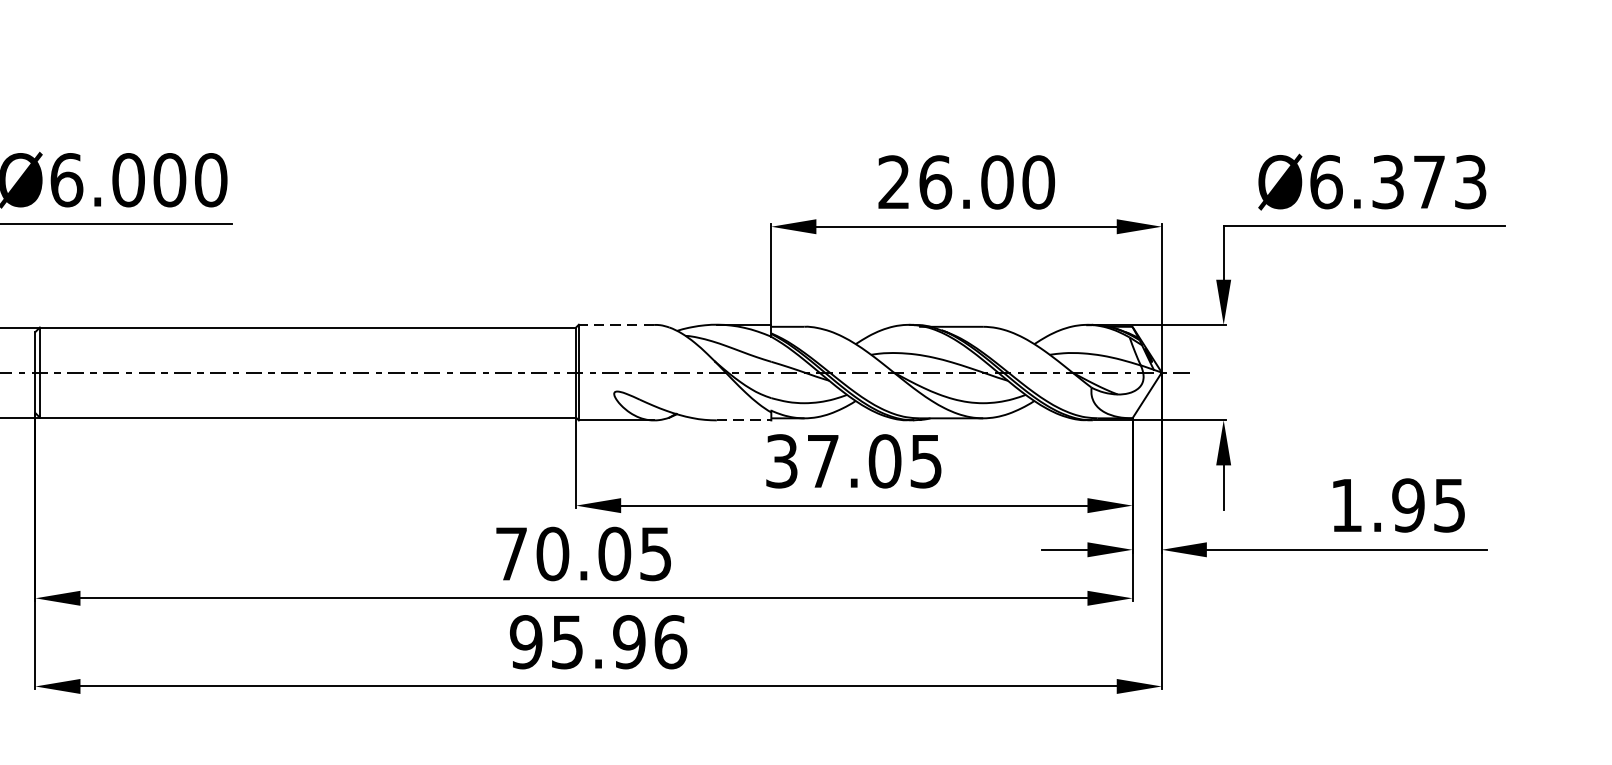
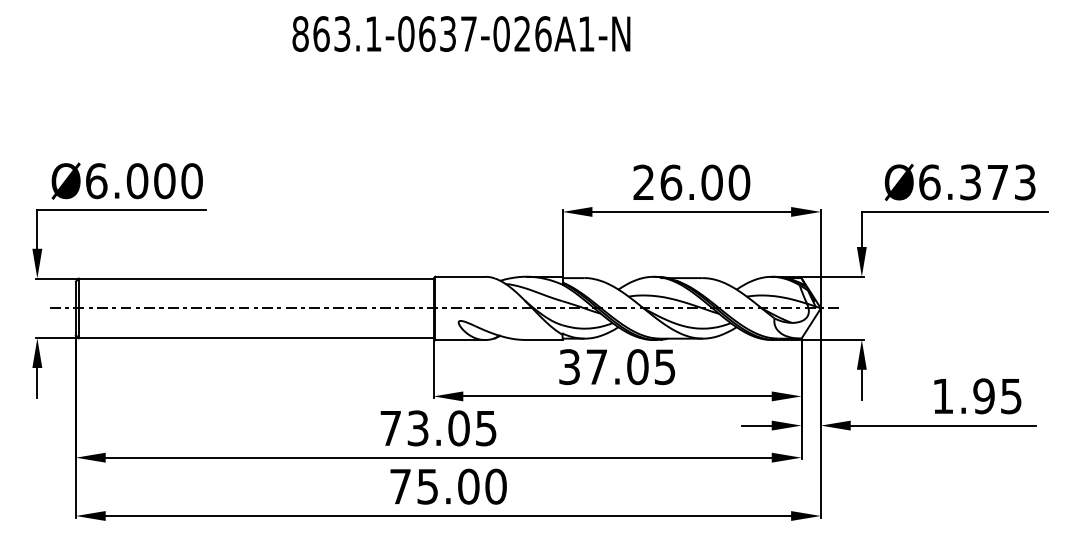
line: (616, 324) -> (460, 276), dashed -> solid
line: (745, 421) -> (545, 340), dashed -> solid
text: (551, 554) -> (417, 428), 70.05 -> 73.05
text: (598, 641) -> (448, 486), 95.96 -> 75.00

